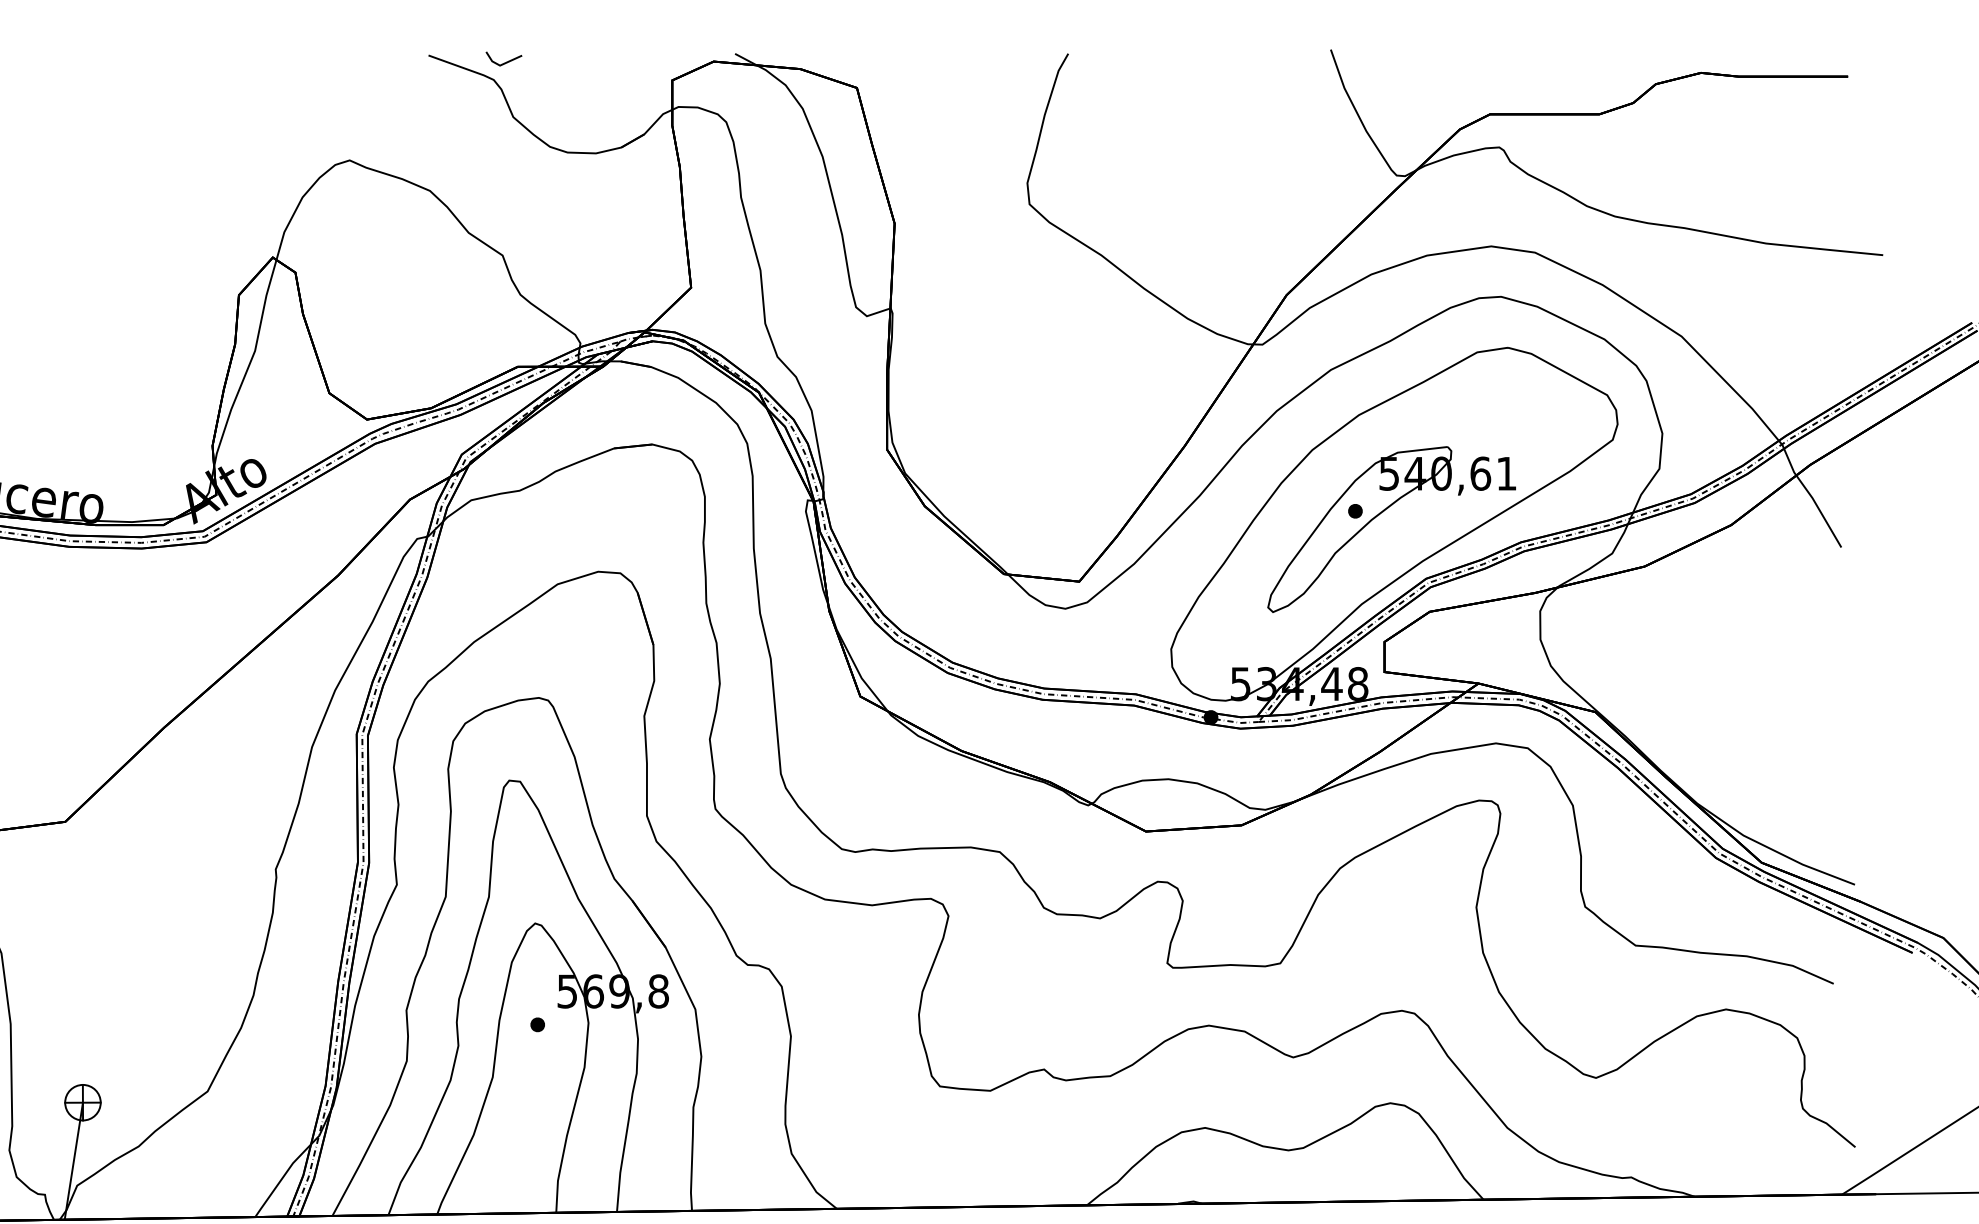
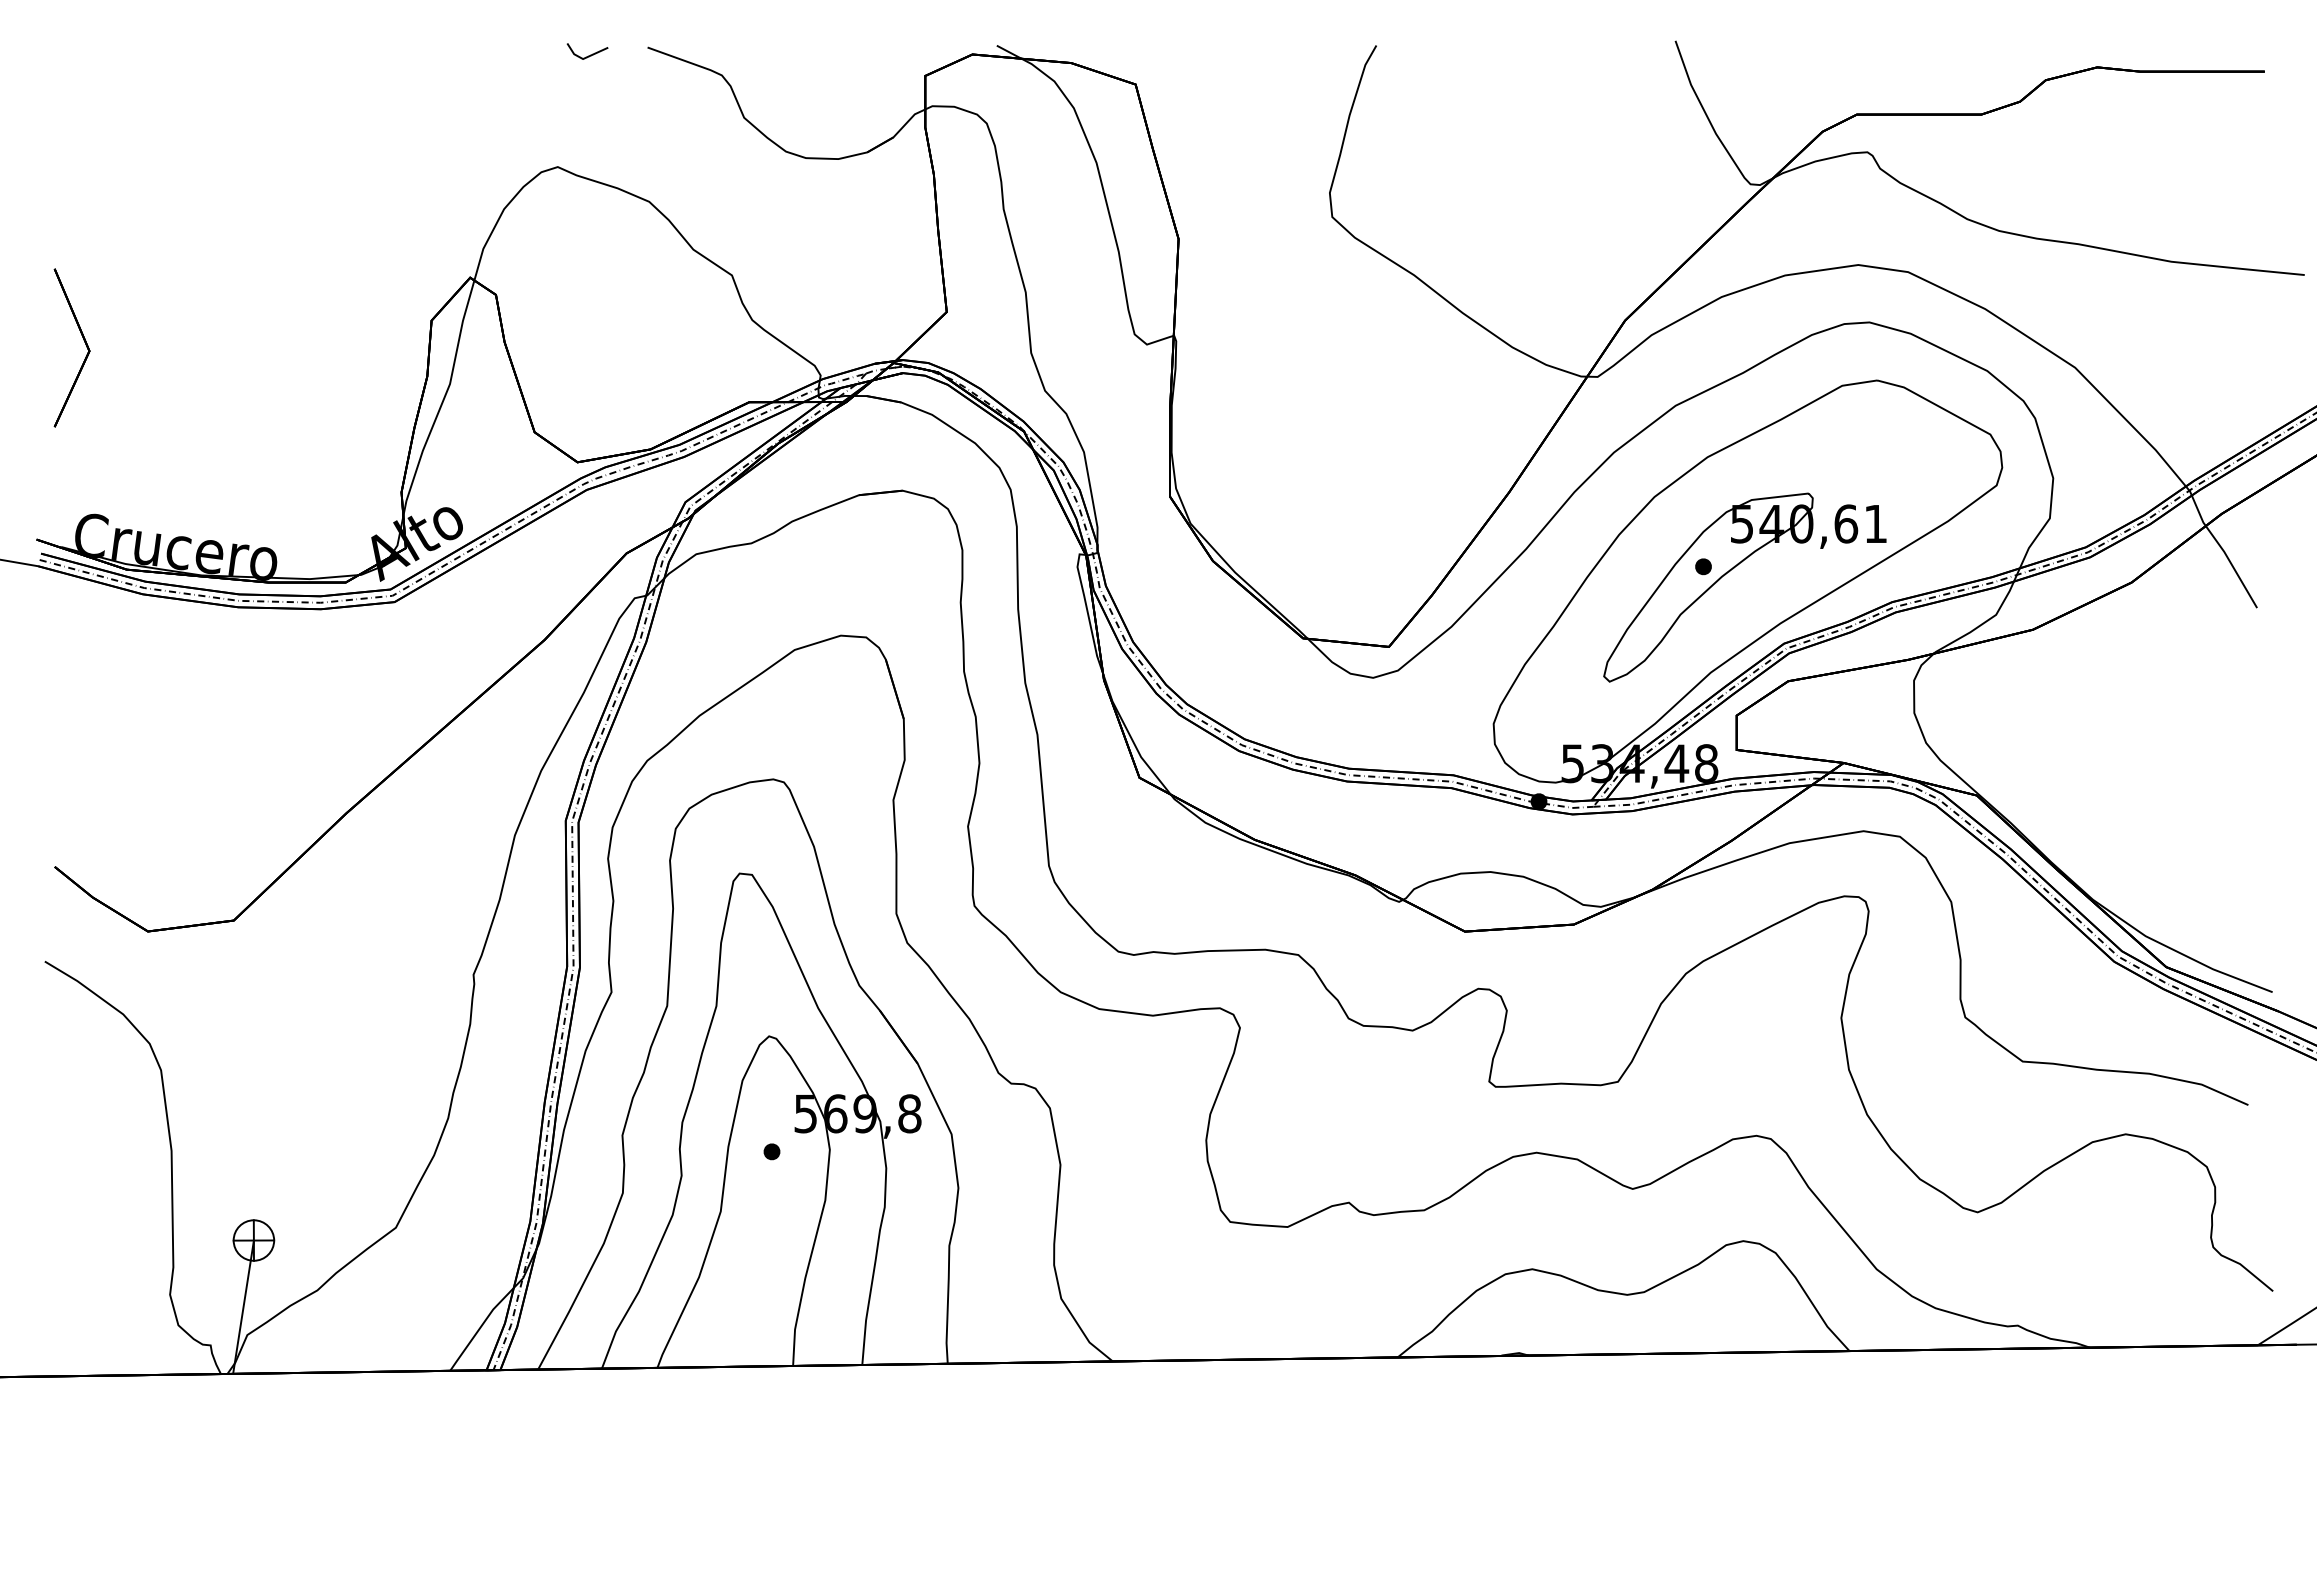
line: (504, 62) -> (588, 55), moved

